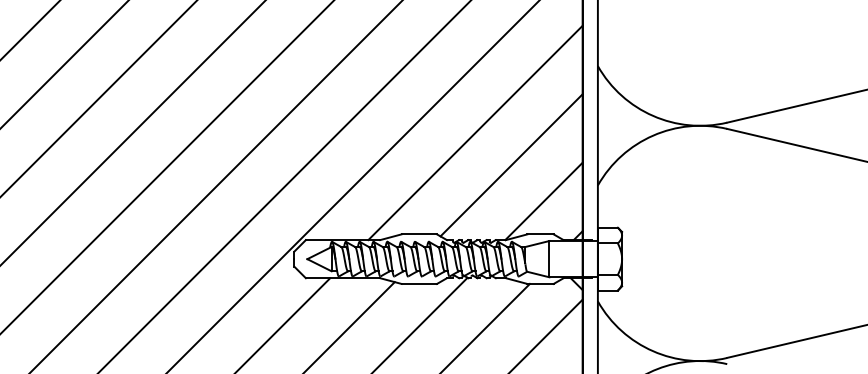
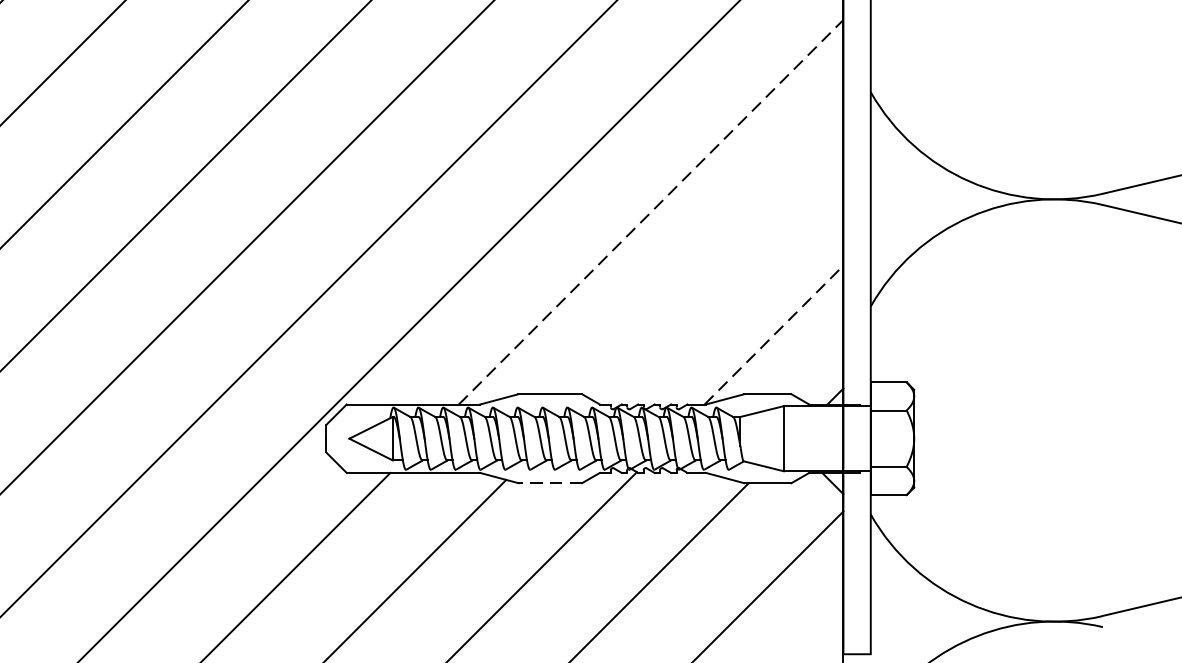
line: (475, 132) -> (651, 211), solid -> dashed
line: (511, 165) -> (715, 270), removed
line: (543, 201) -> (773, 335), solid -> dashed
line: (419, 283) -> (550, 482), solid -> dashed

